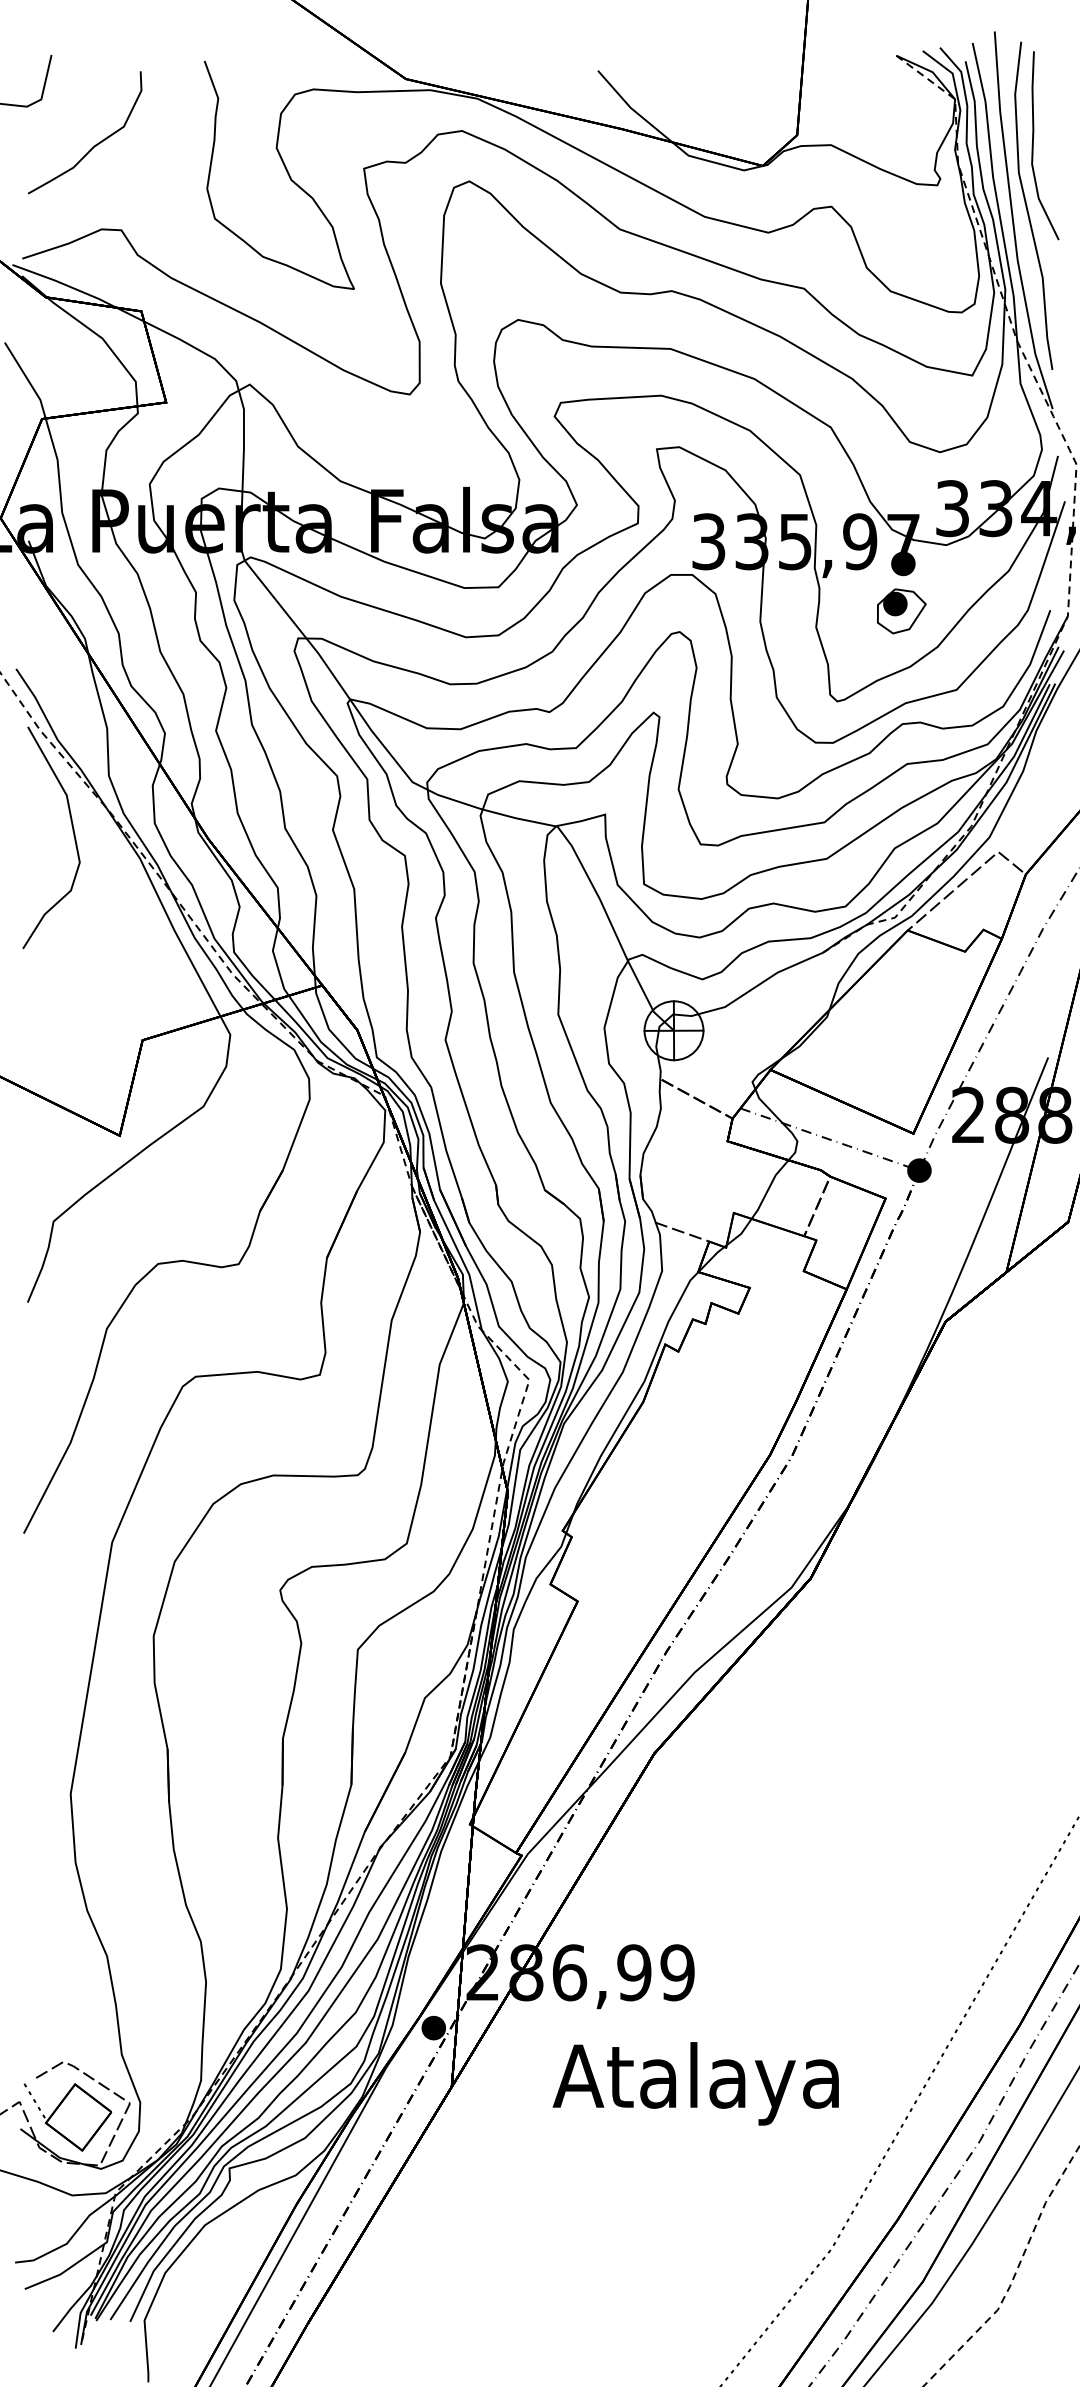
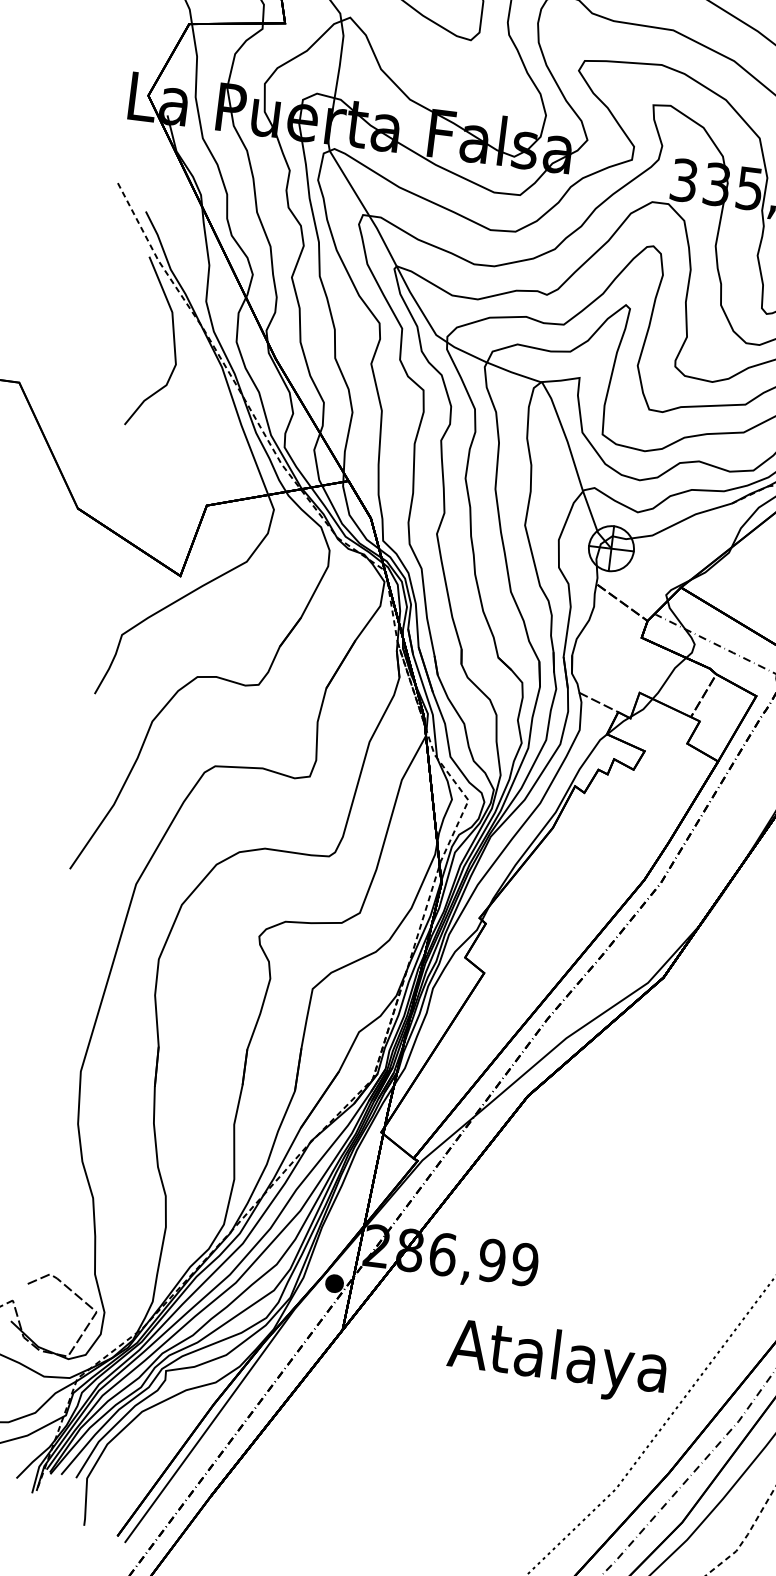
text: (695, 2083) -> (556, 1361), moved
part: (67, 2117) -> (47, 1316), removed

